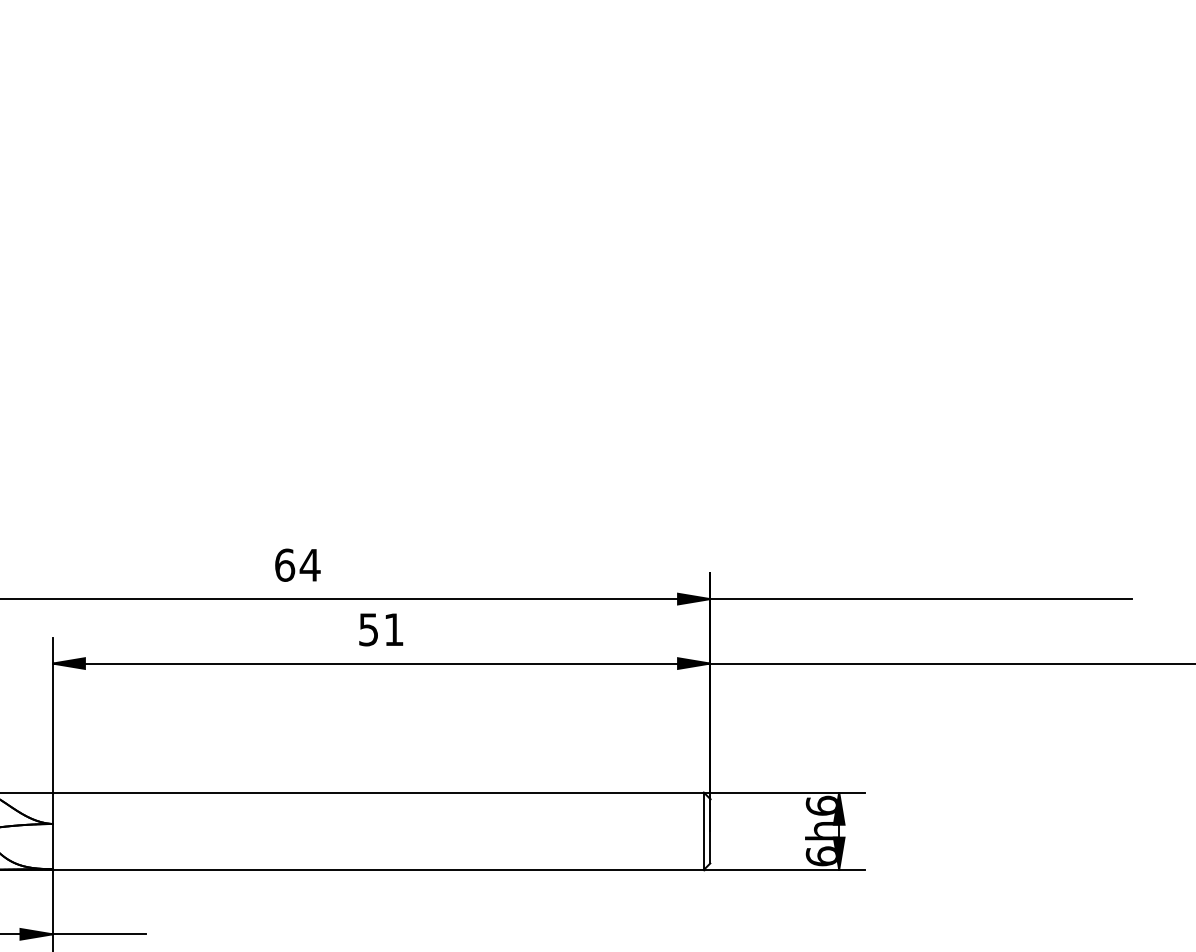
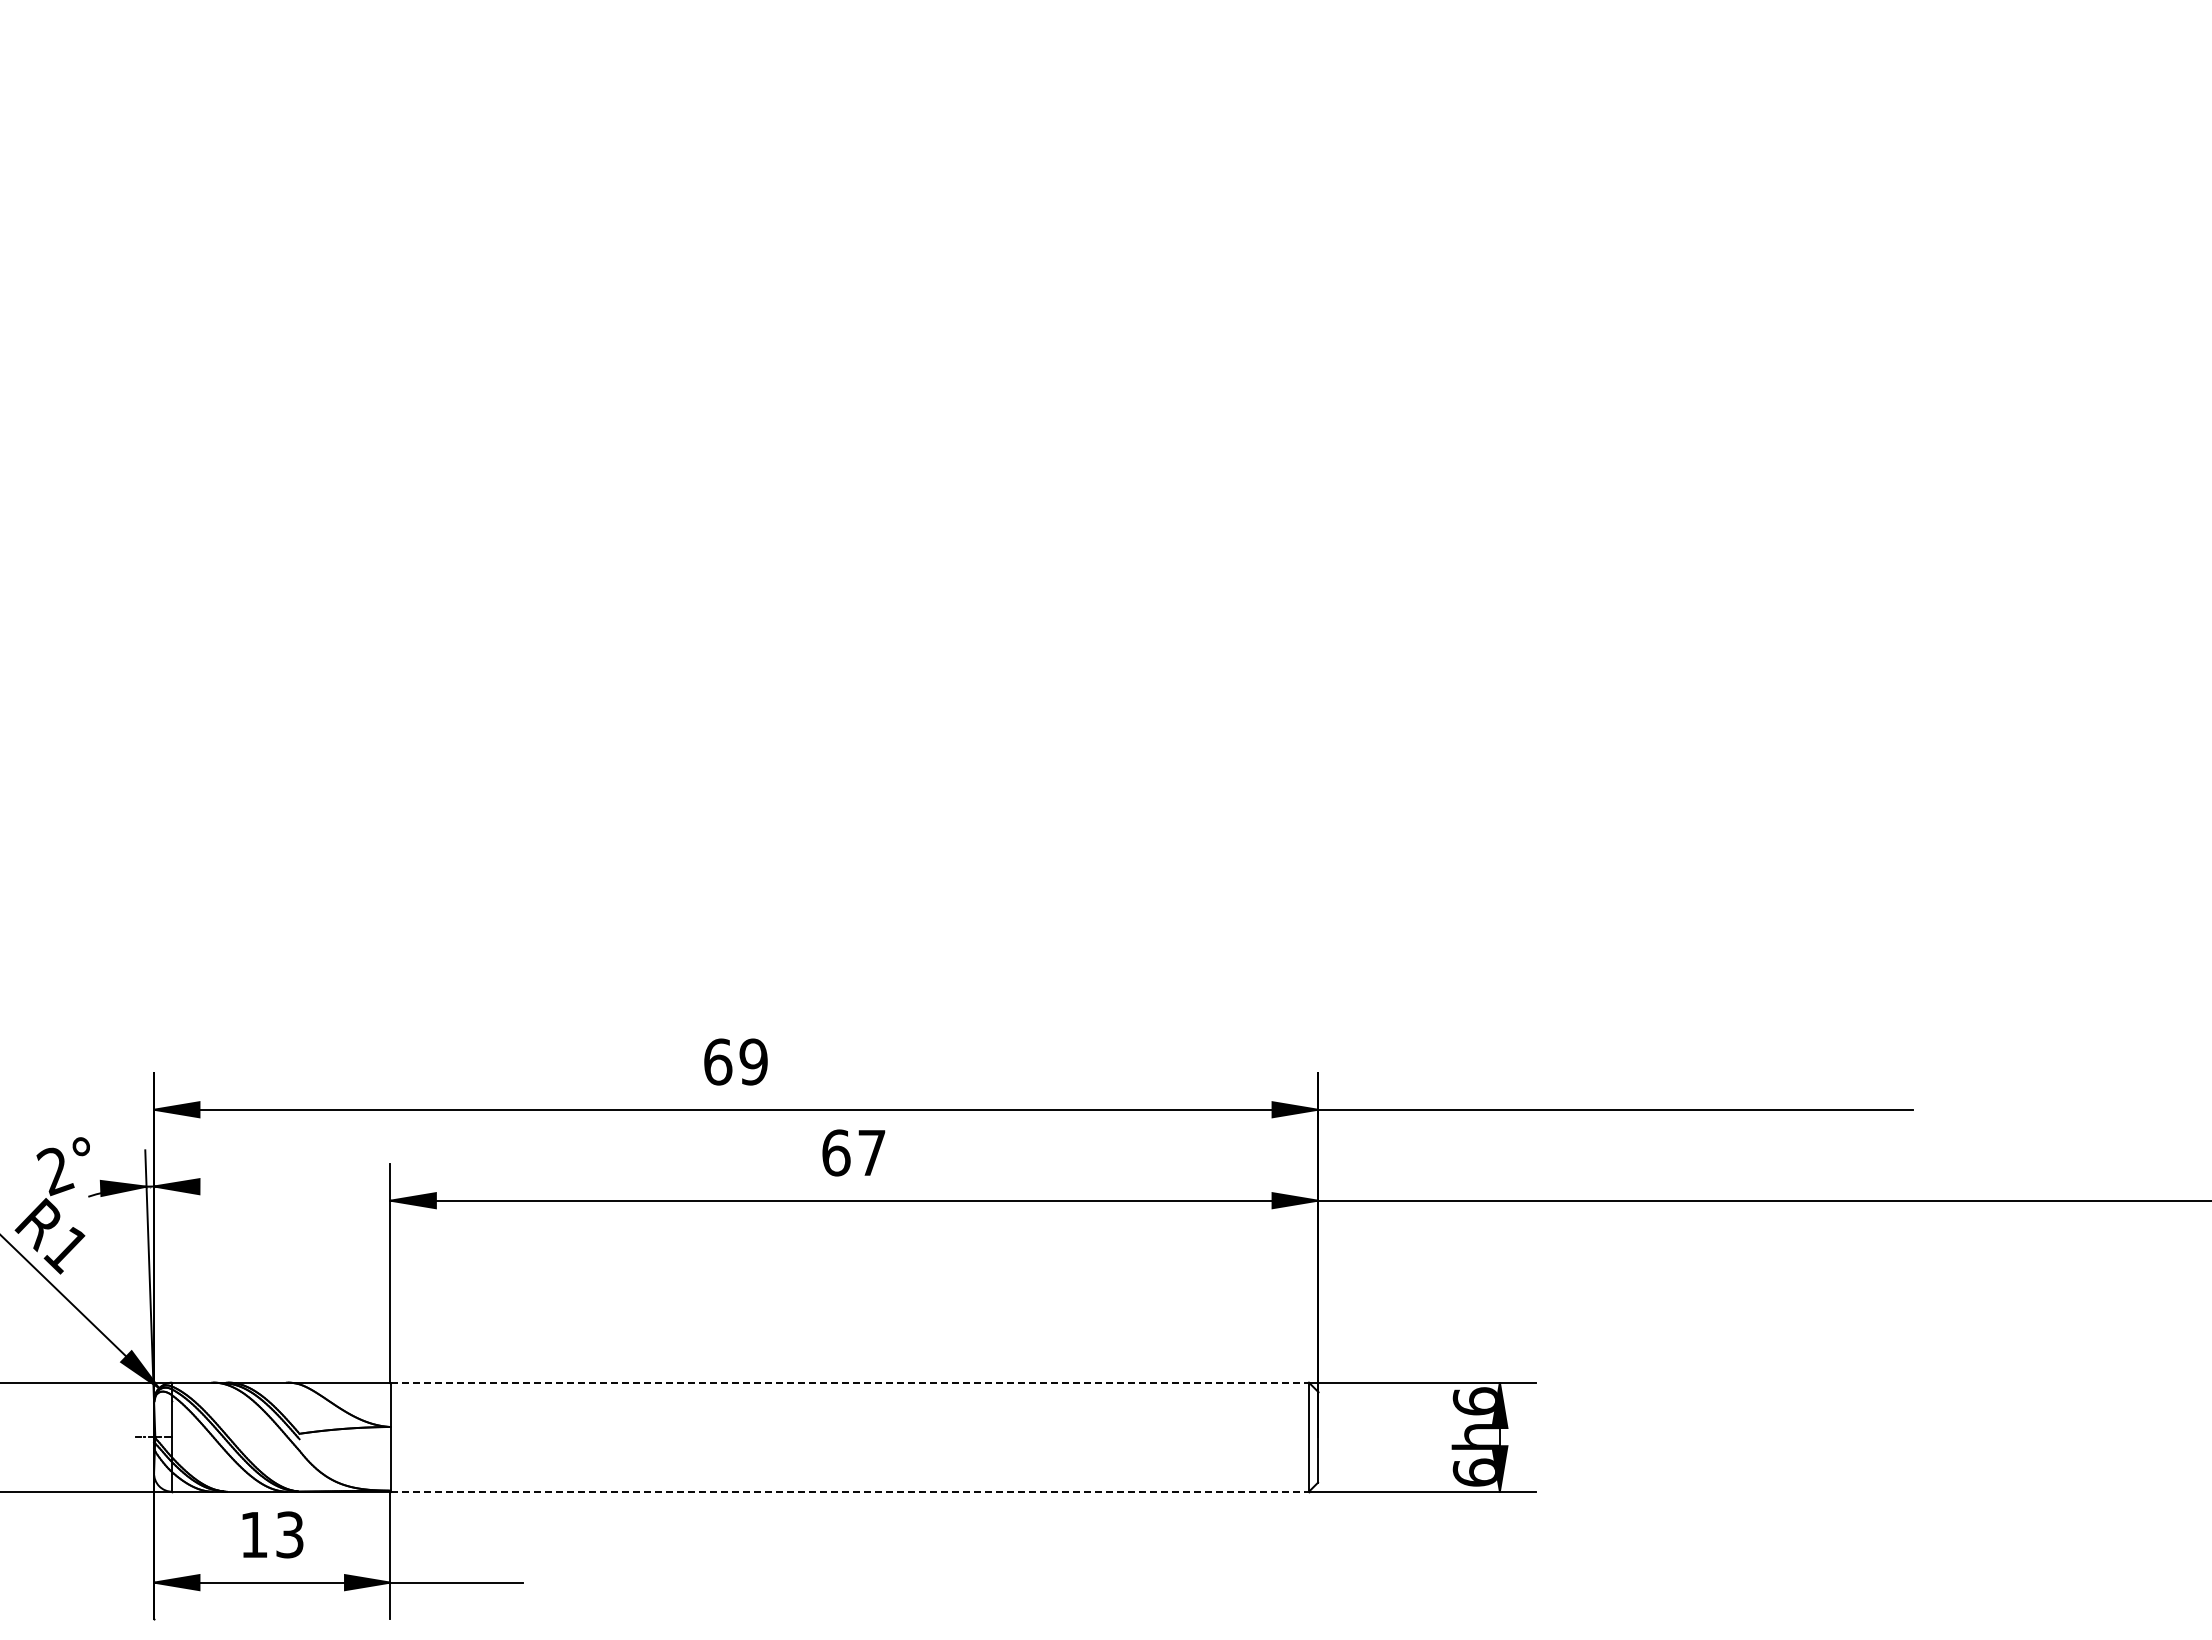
text: (310, 564) -> (753, 1061), 64 -> 69
text: (380, 629) -> (853, 1152), 51 -> 67
line: (378, 792) -> (850, 1382), solid -> dashed
line: (378, 869) -> (850, 1491), solid -> dashed

